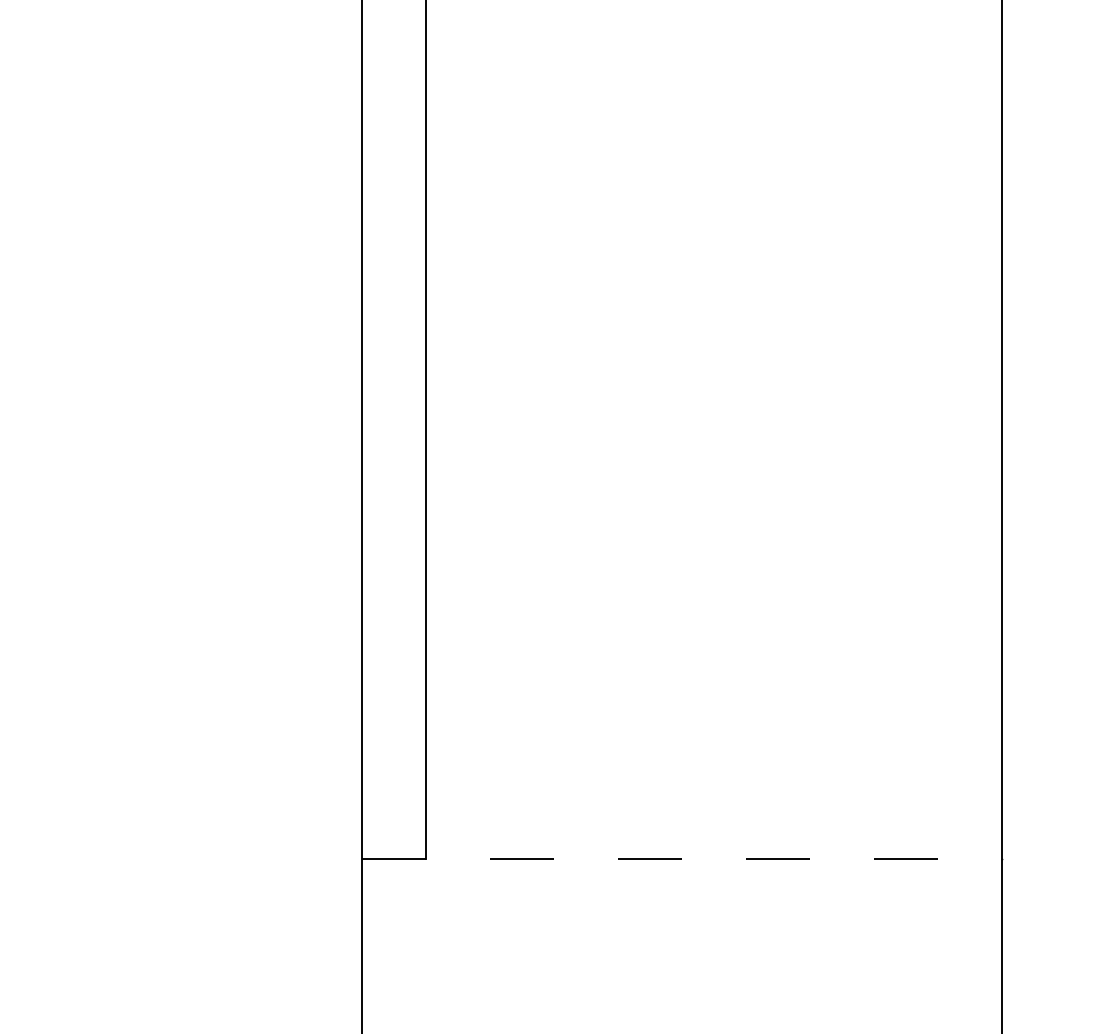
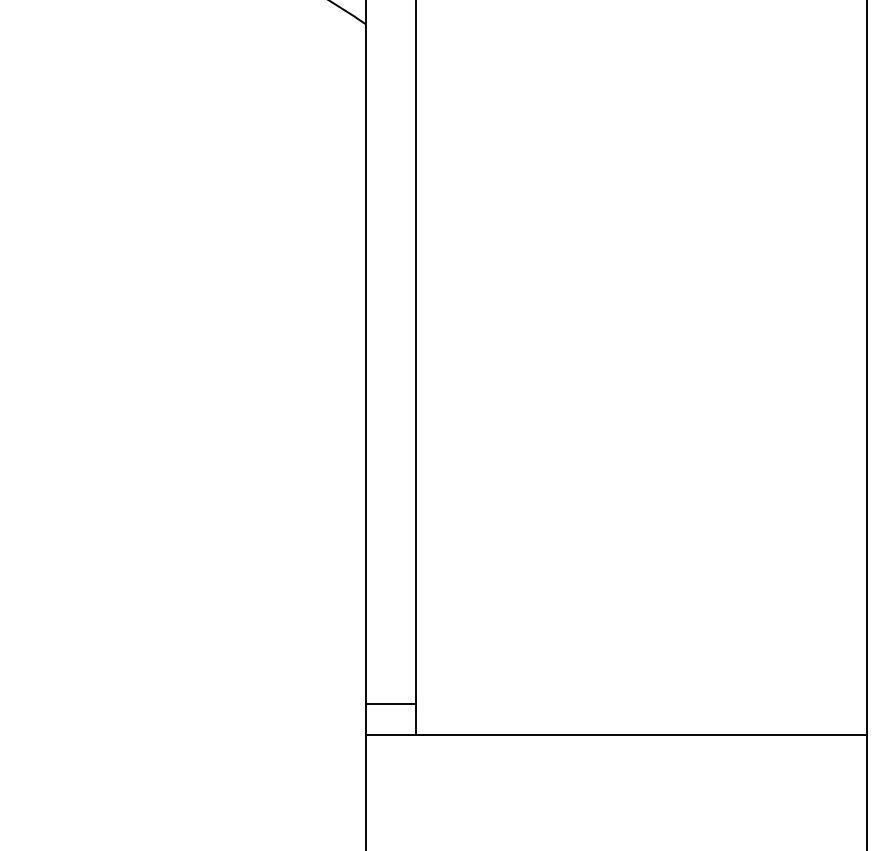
line: (393, 819) -> (390, 703), added
line: (682, 858) -> (616, 734), dashed -> solid

